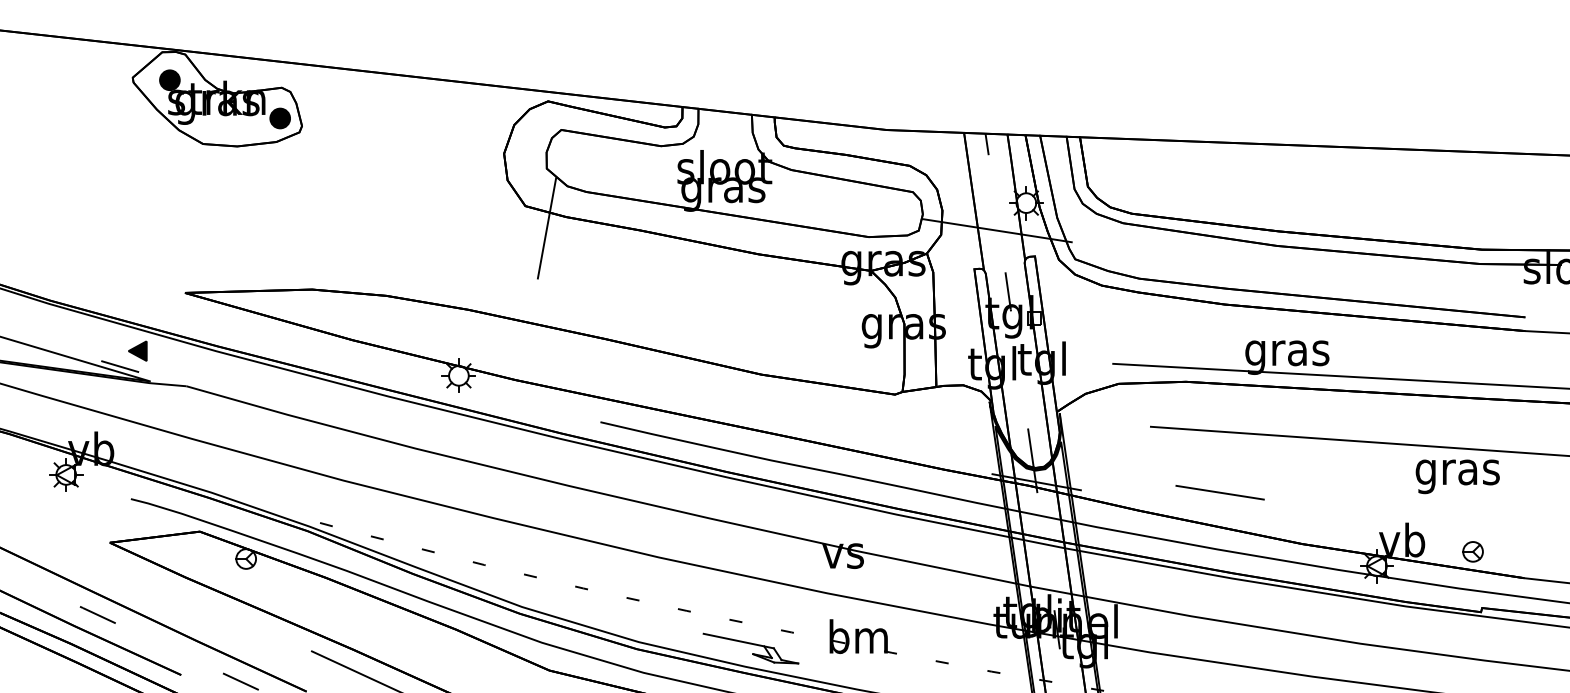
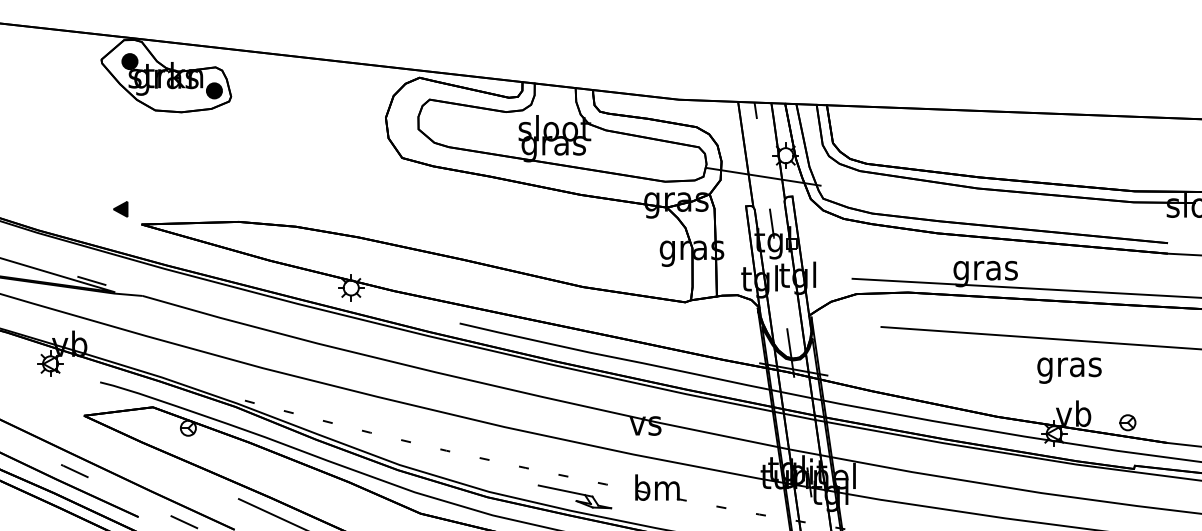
line: (546, 228) -> (418, 175), removed
part: (137, 350) -> (120, 208), moved
text: (1457, 476) -> (1069, 370), moved
line: (1219, 492) -> (933, 377), removed

